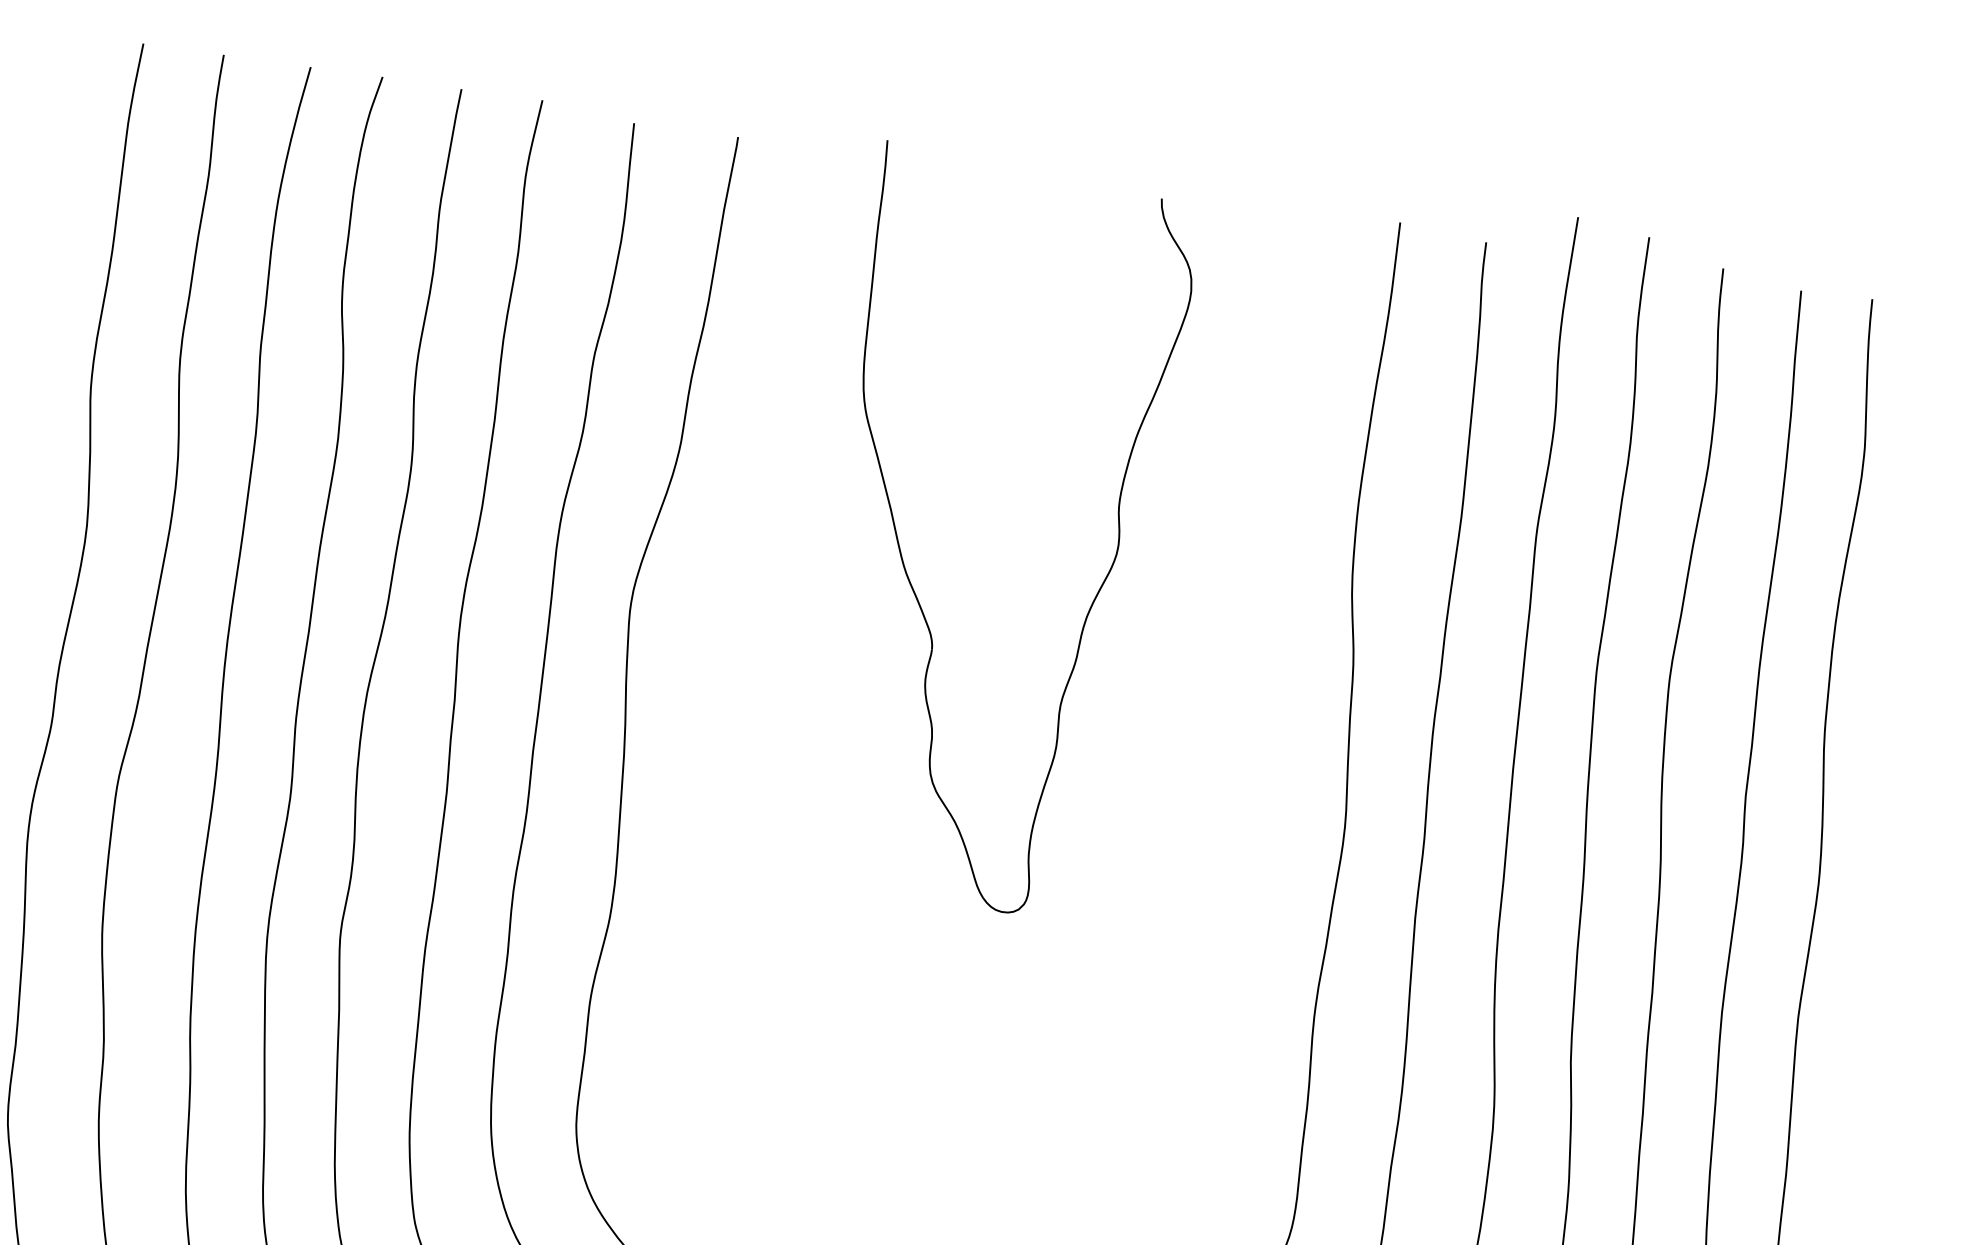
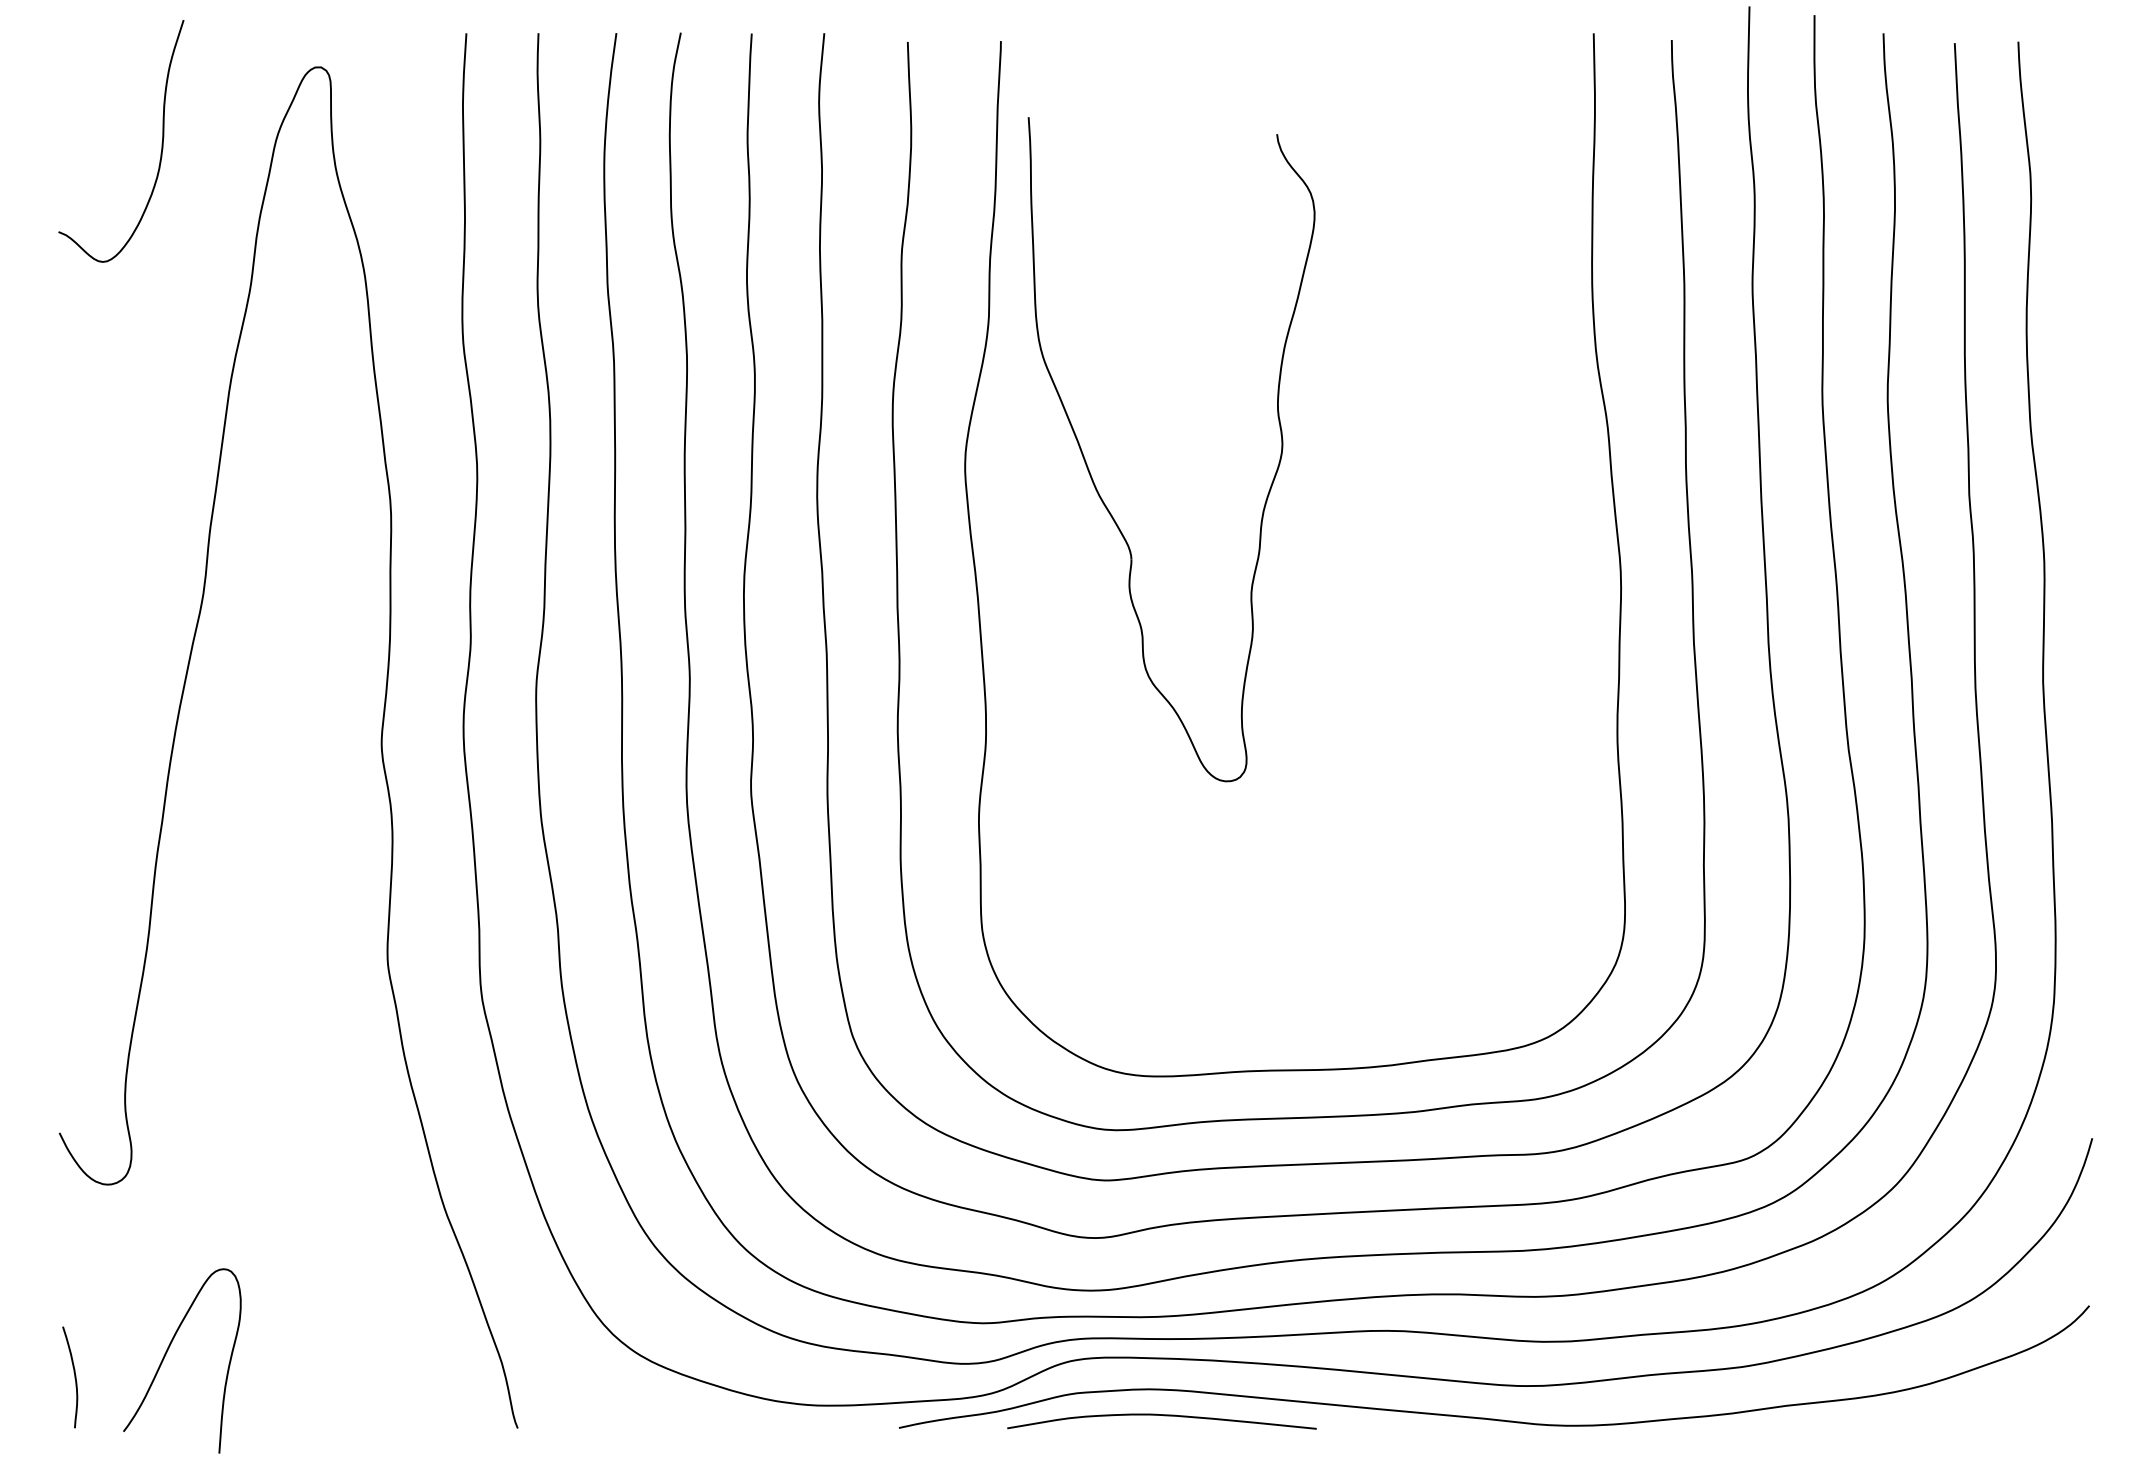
part: (902, 554) -> (1093, 479), moved

